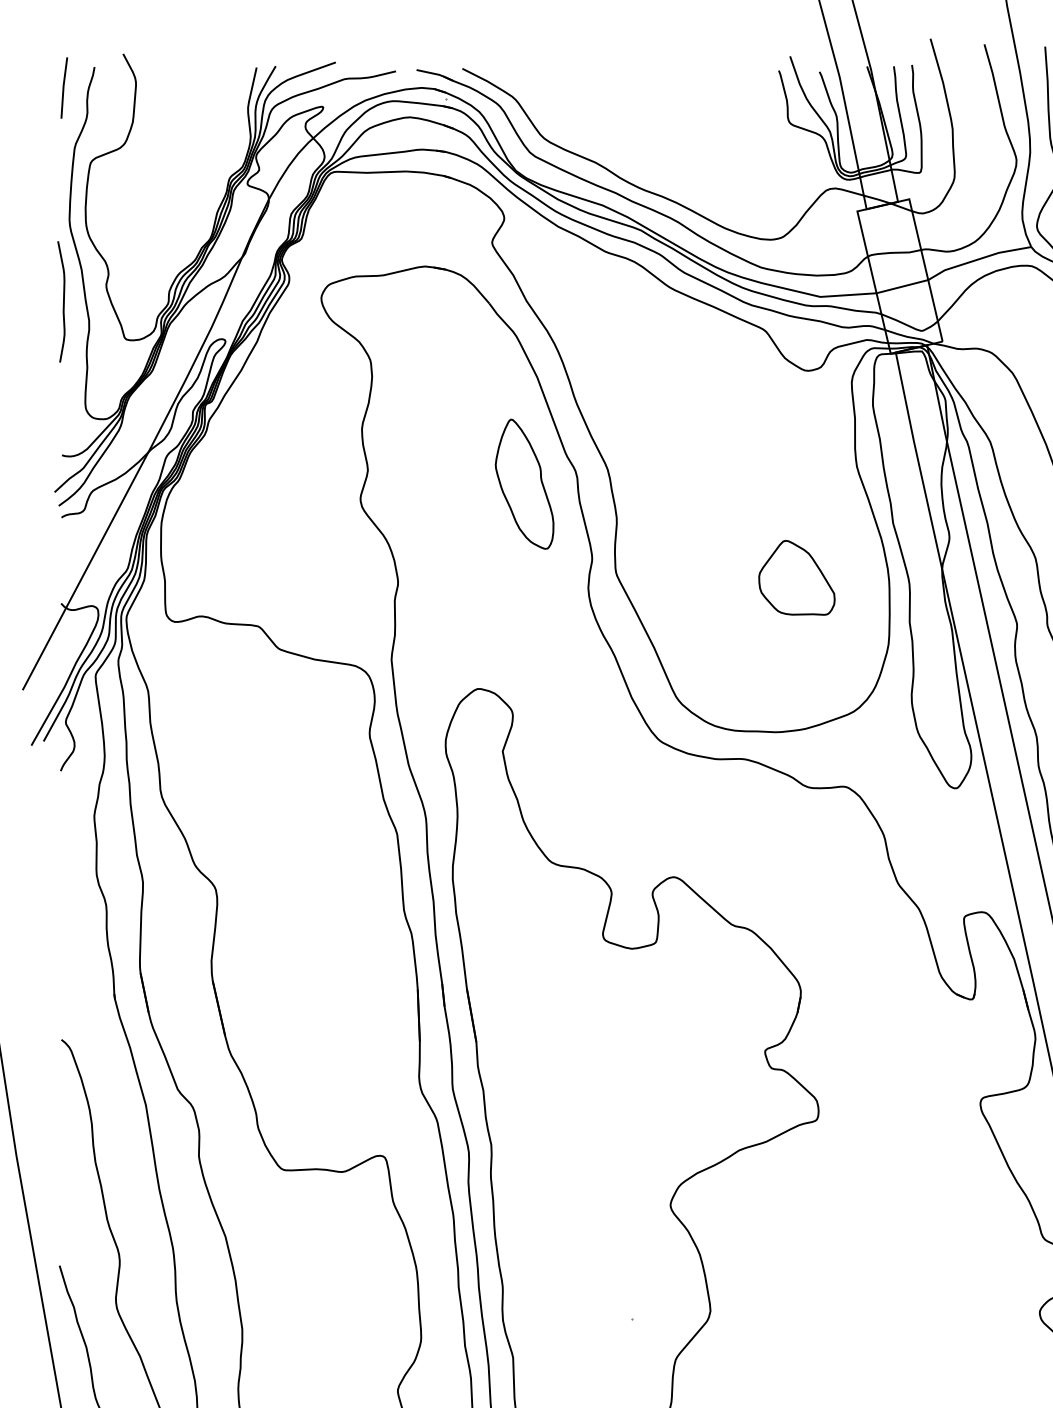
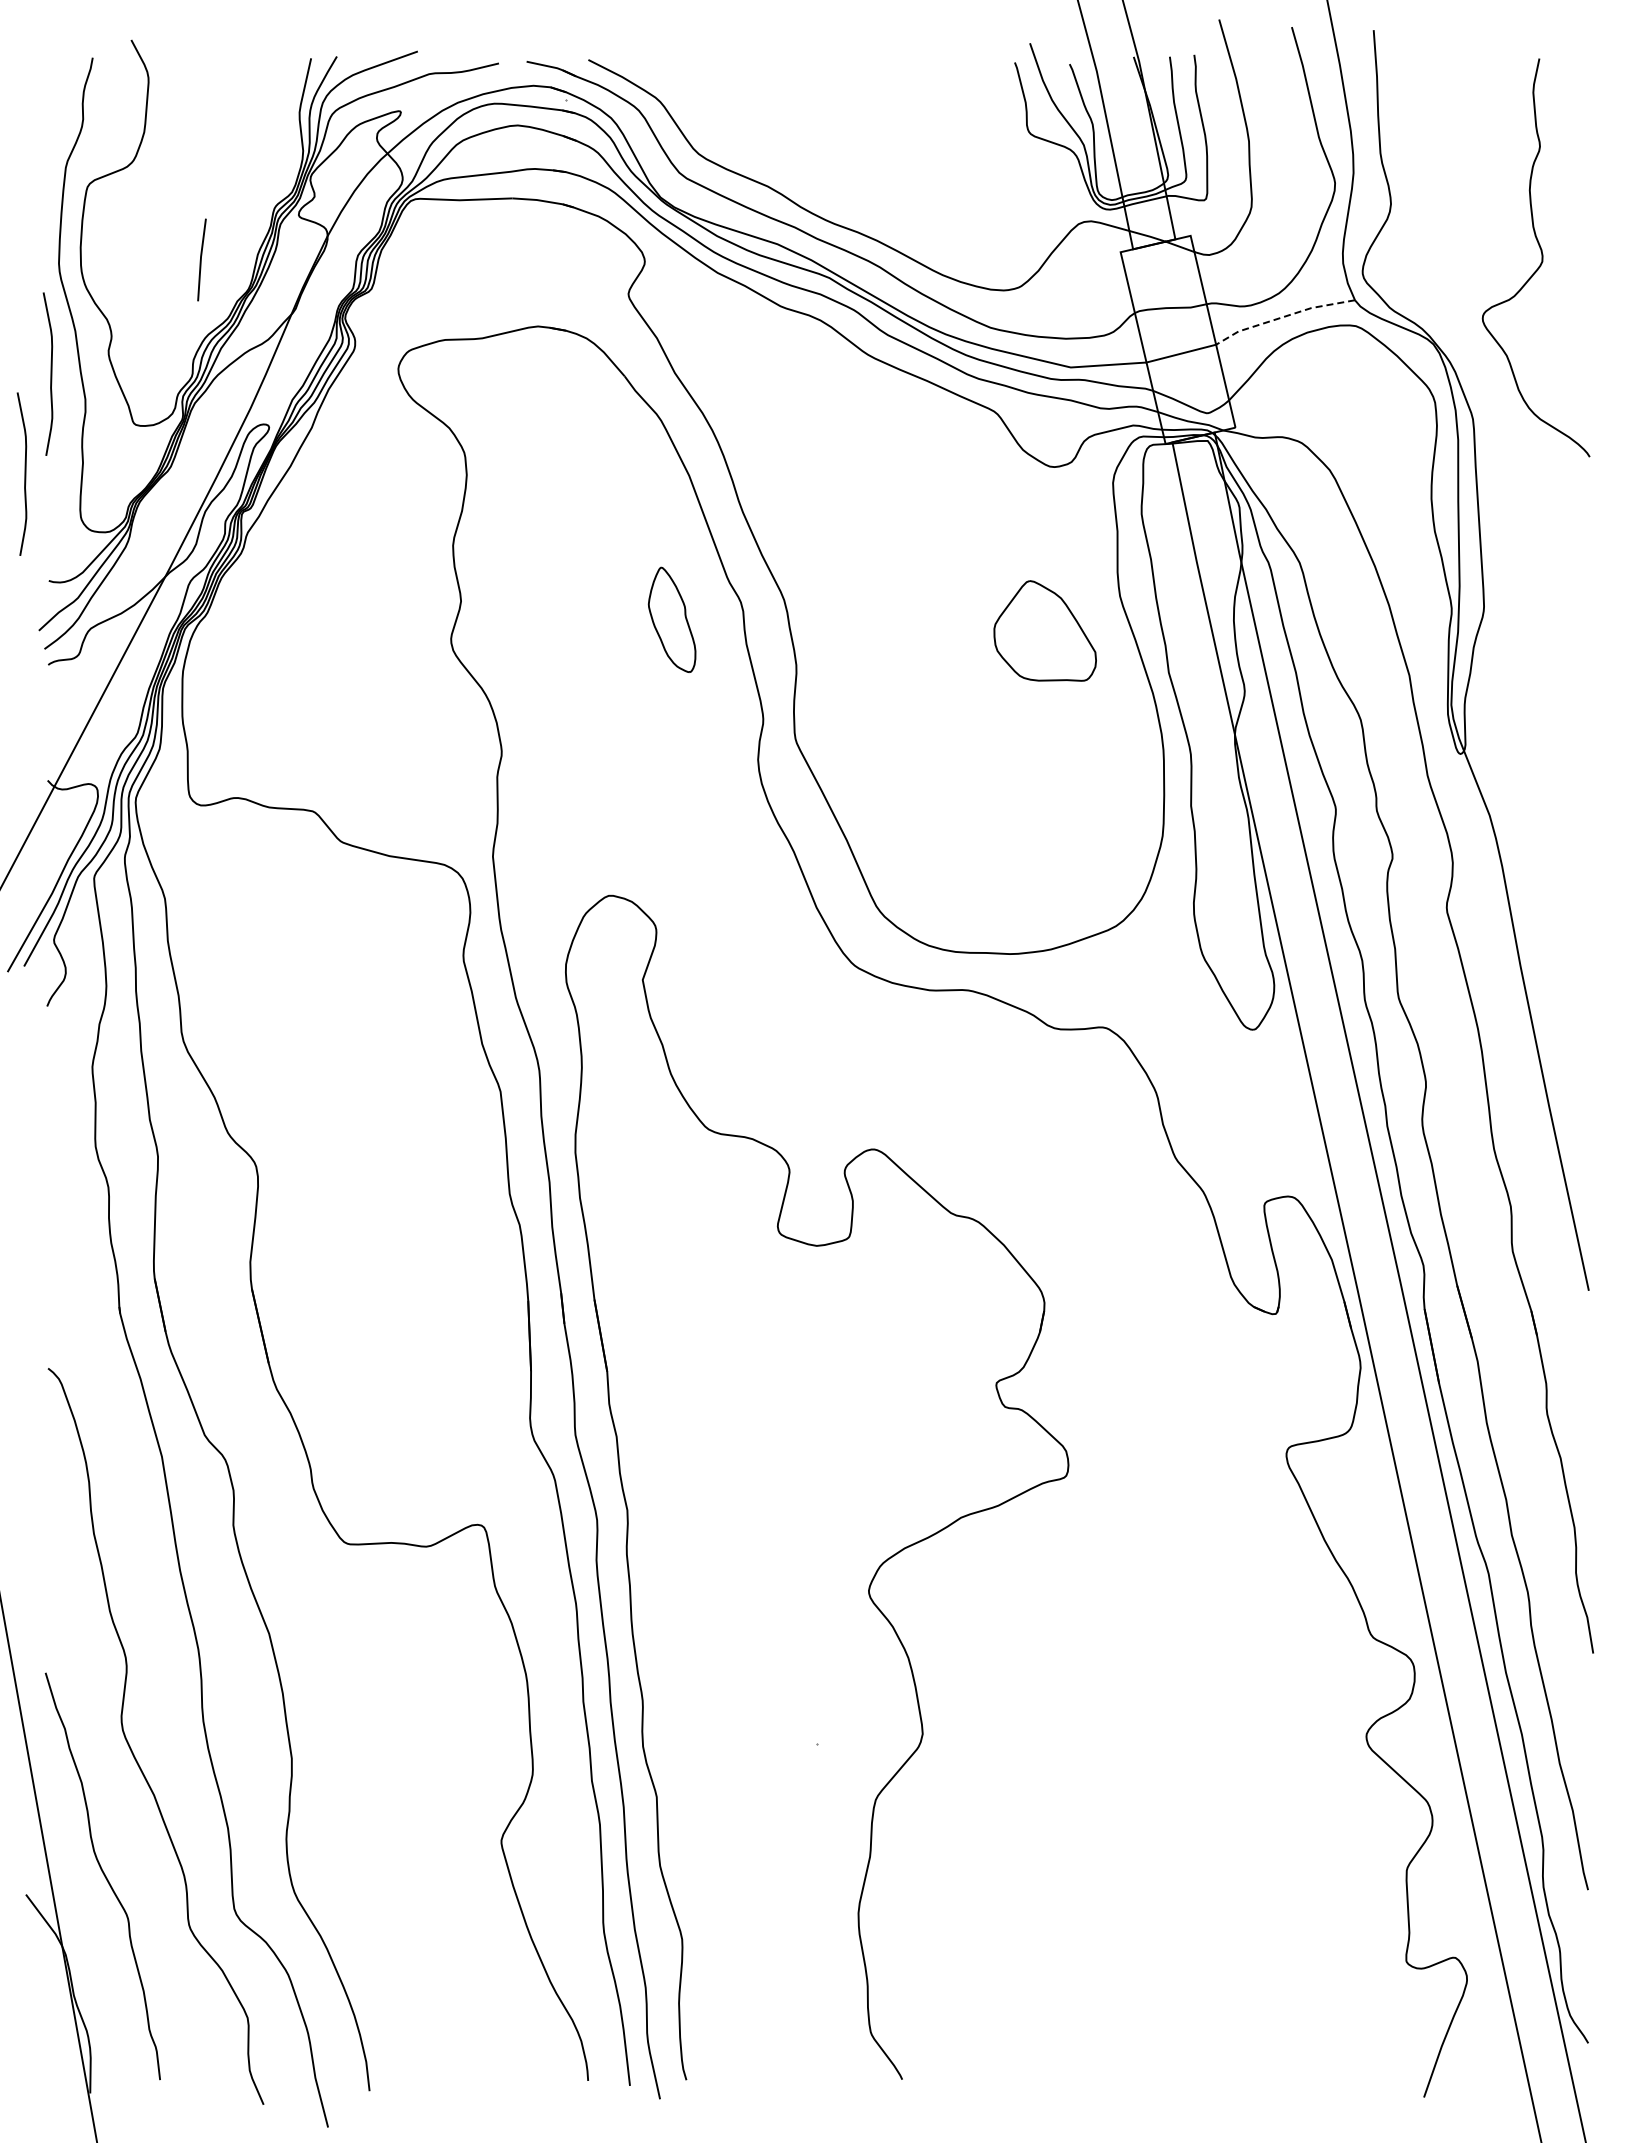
line: (63, 87) -> (201, 259), moved
line: (978, 259) -> (1283, 316), solid -> dashed
curve: (43, 375) -> (24, 473), added
part: (524, 483) -> (671, 619), size x0.6
part: (796, 577) -> (1044, 630), moved

